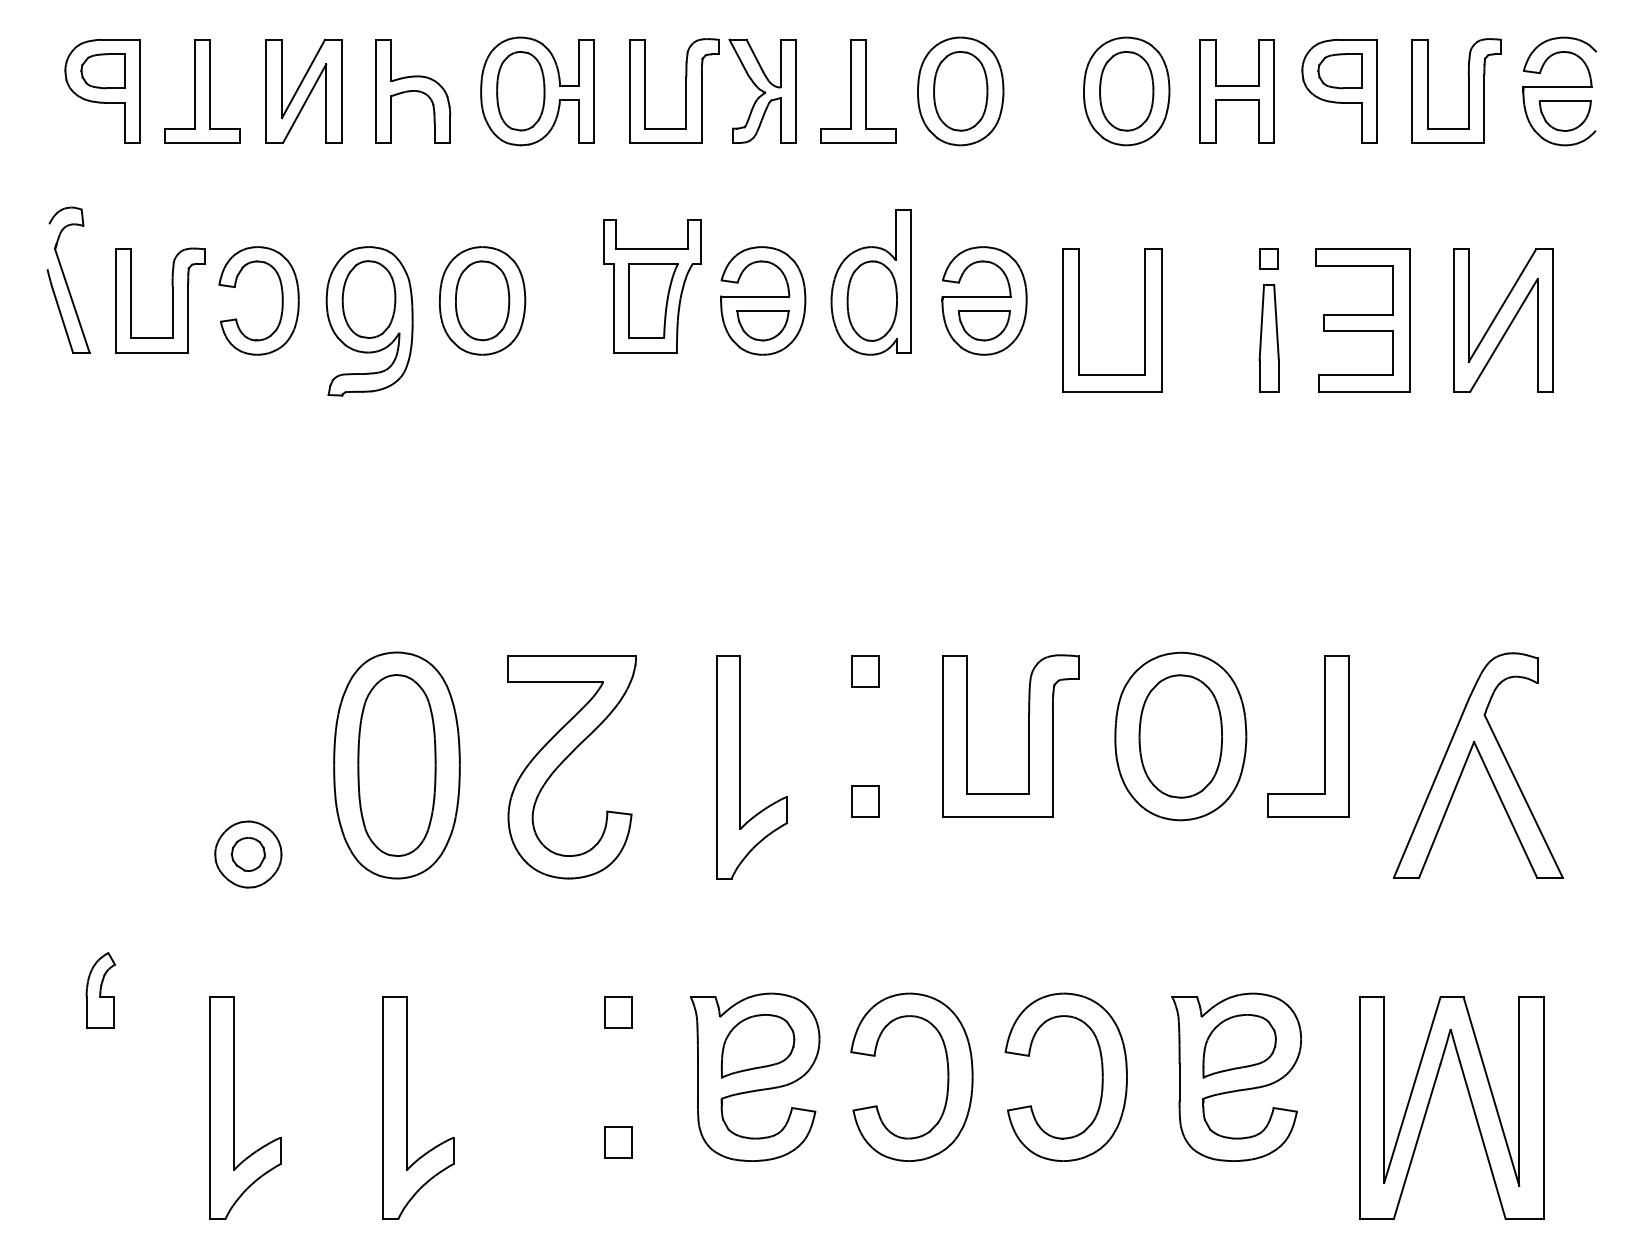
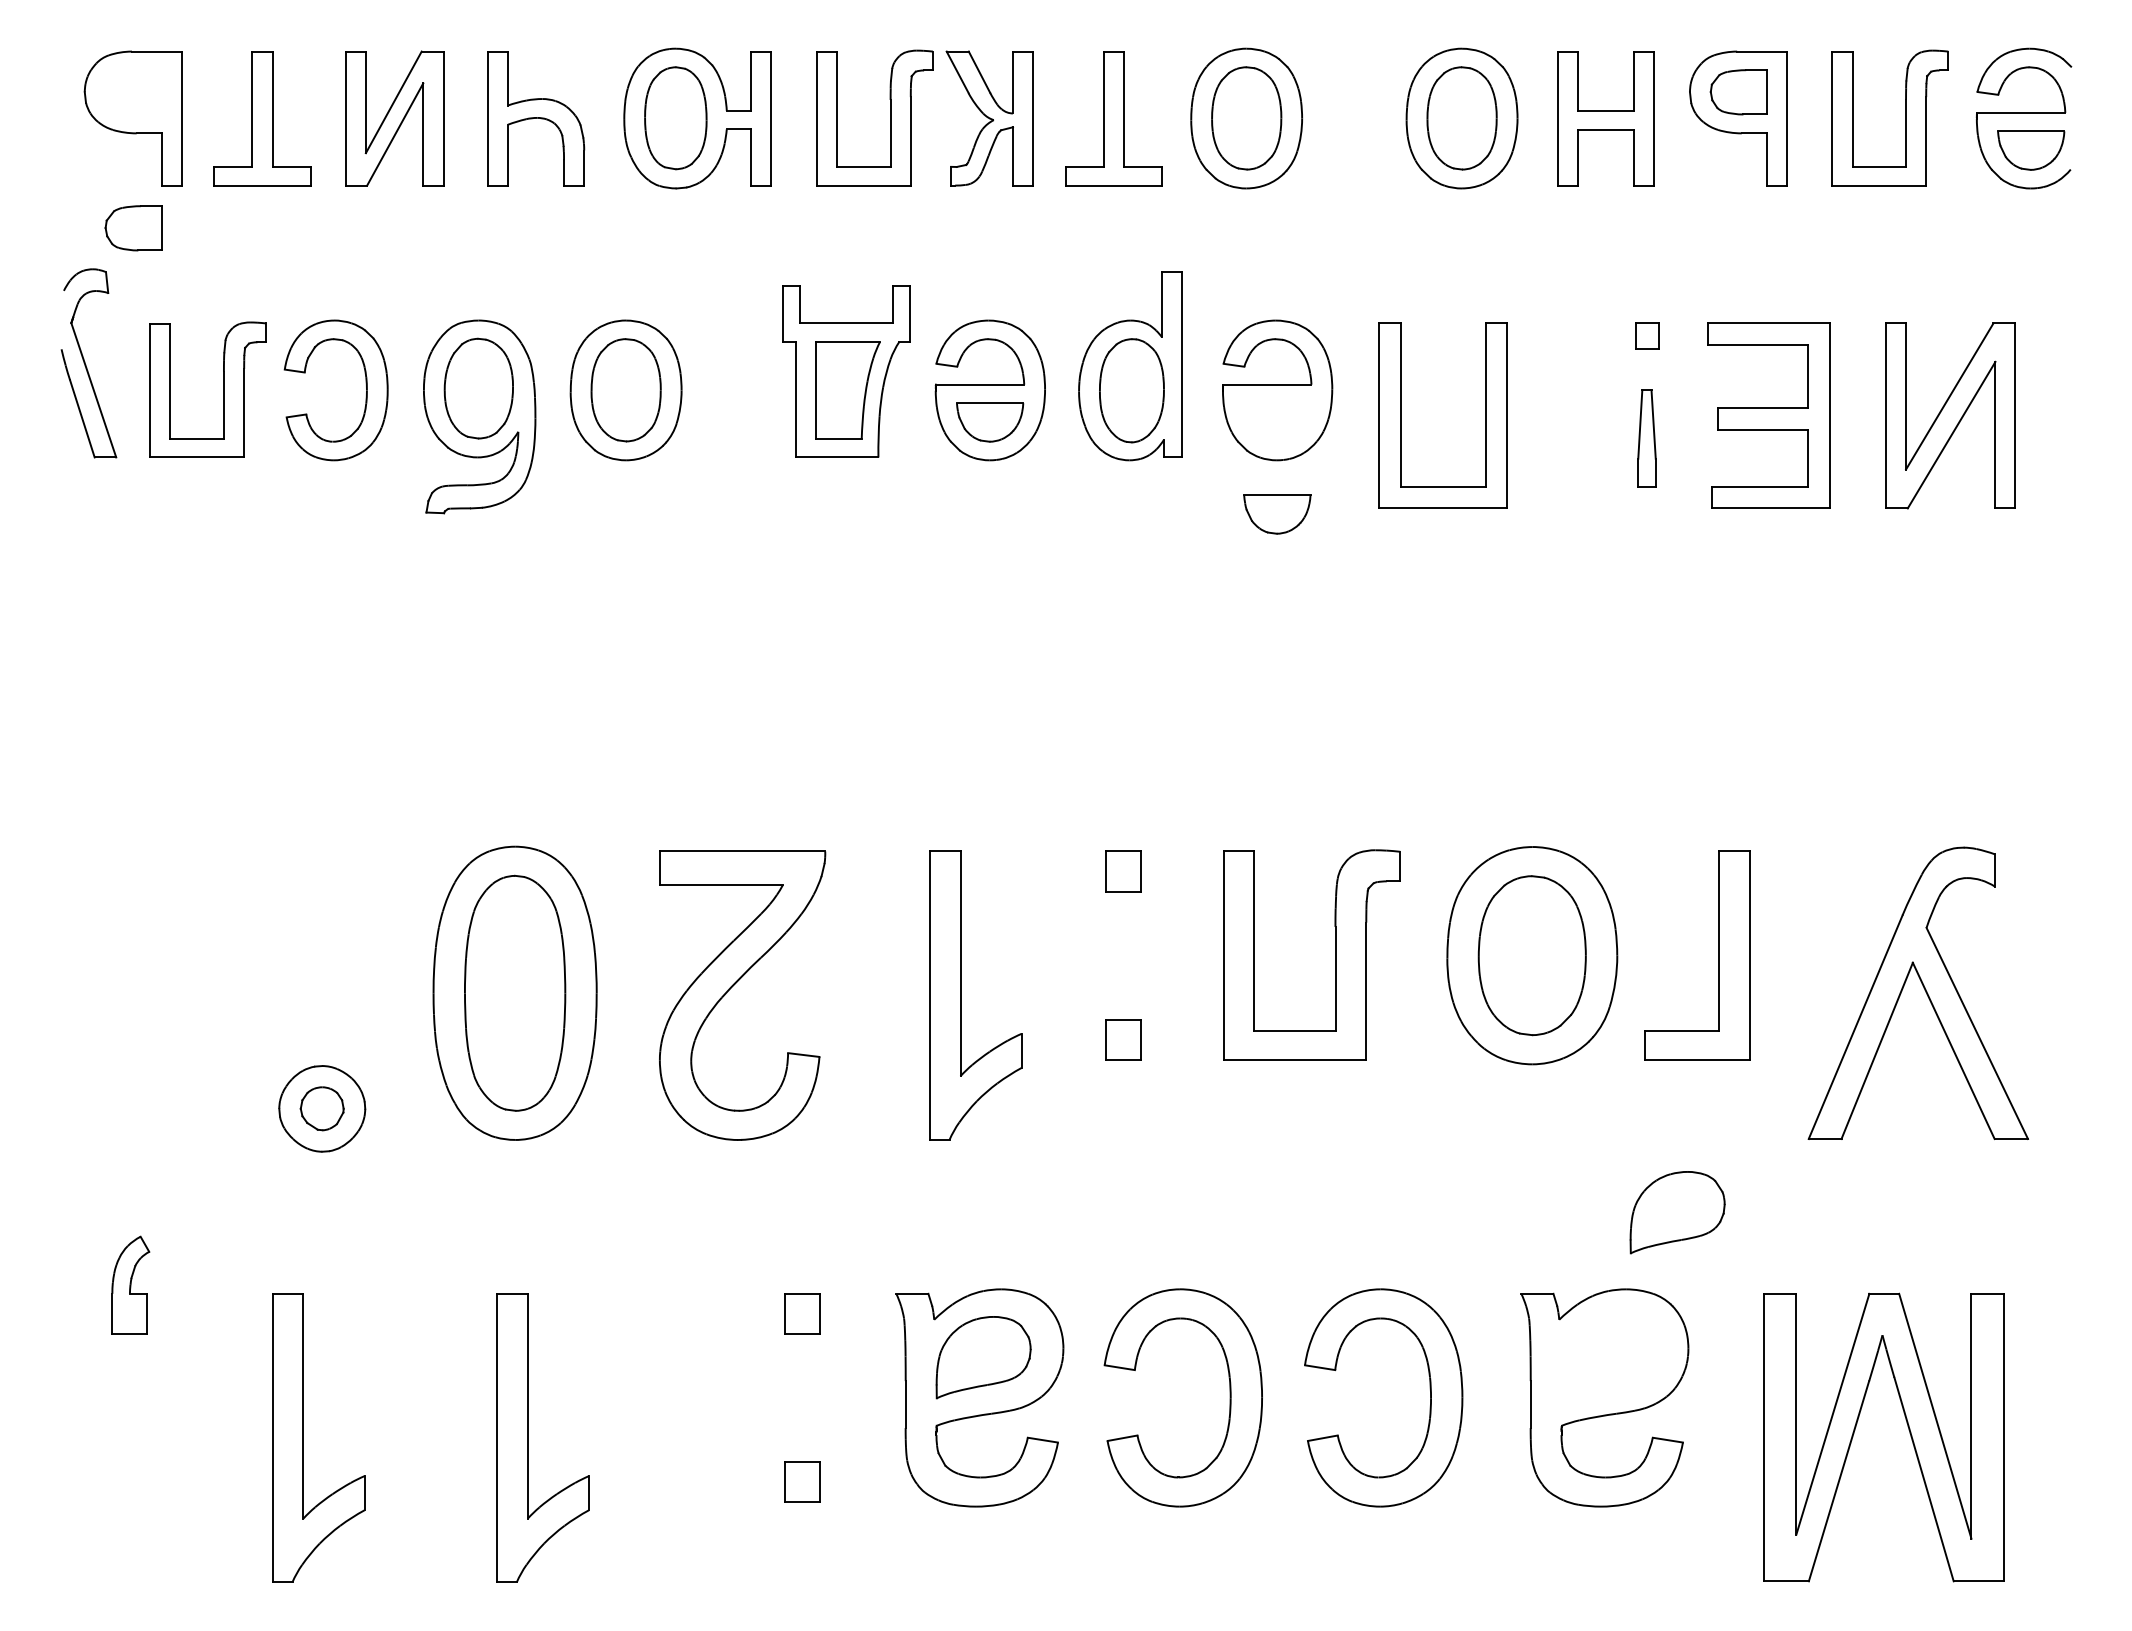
part: (102, 71) -> (133, 228), moved
part: (984, 325) -> (1277, 514), moved
part: (1268, 337) -> (1646, 438), size x0.7
part: (1239, 1046) -> (1677, 1212), moved

